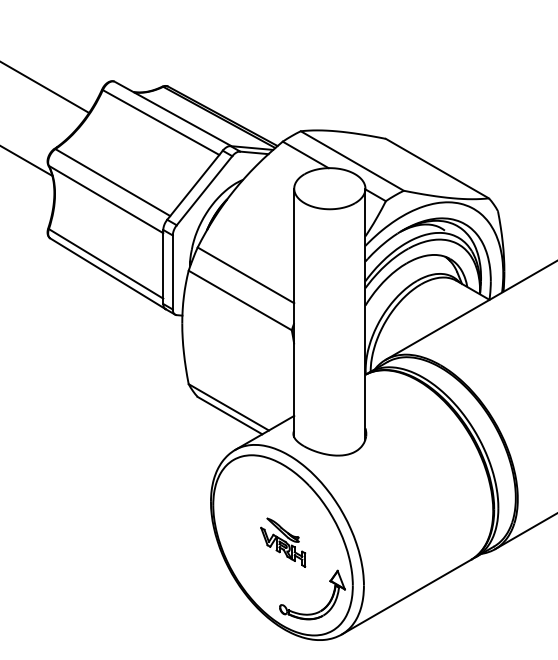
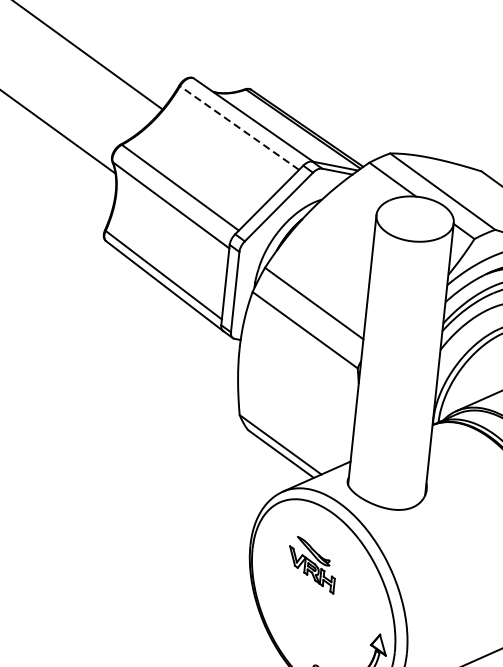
line: (161, 122) -> (240, 128), solid -> dashed
part: (283, 542) -> (312, 564), moved

